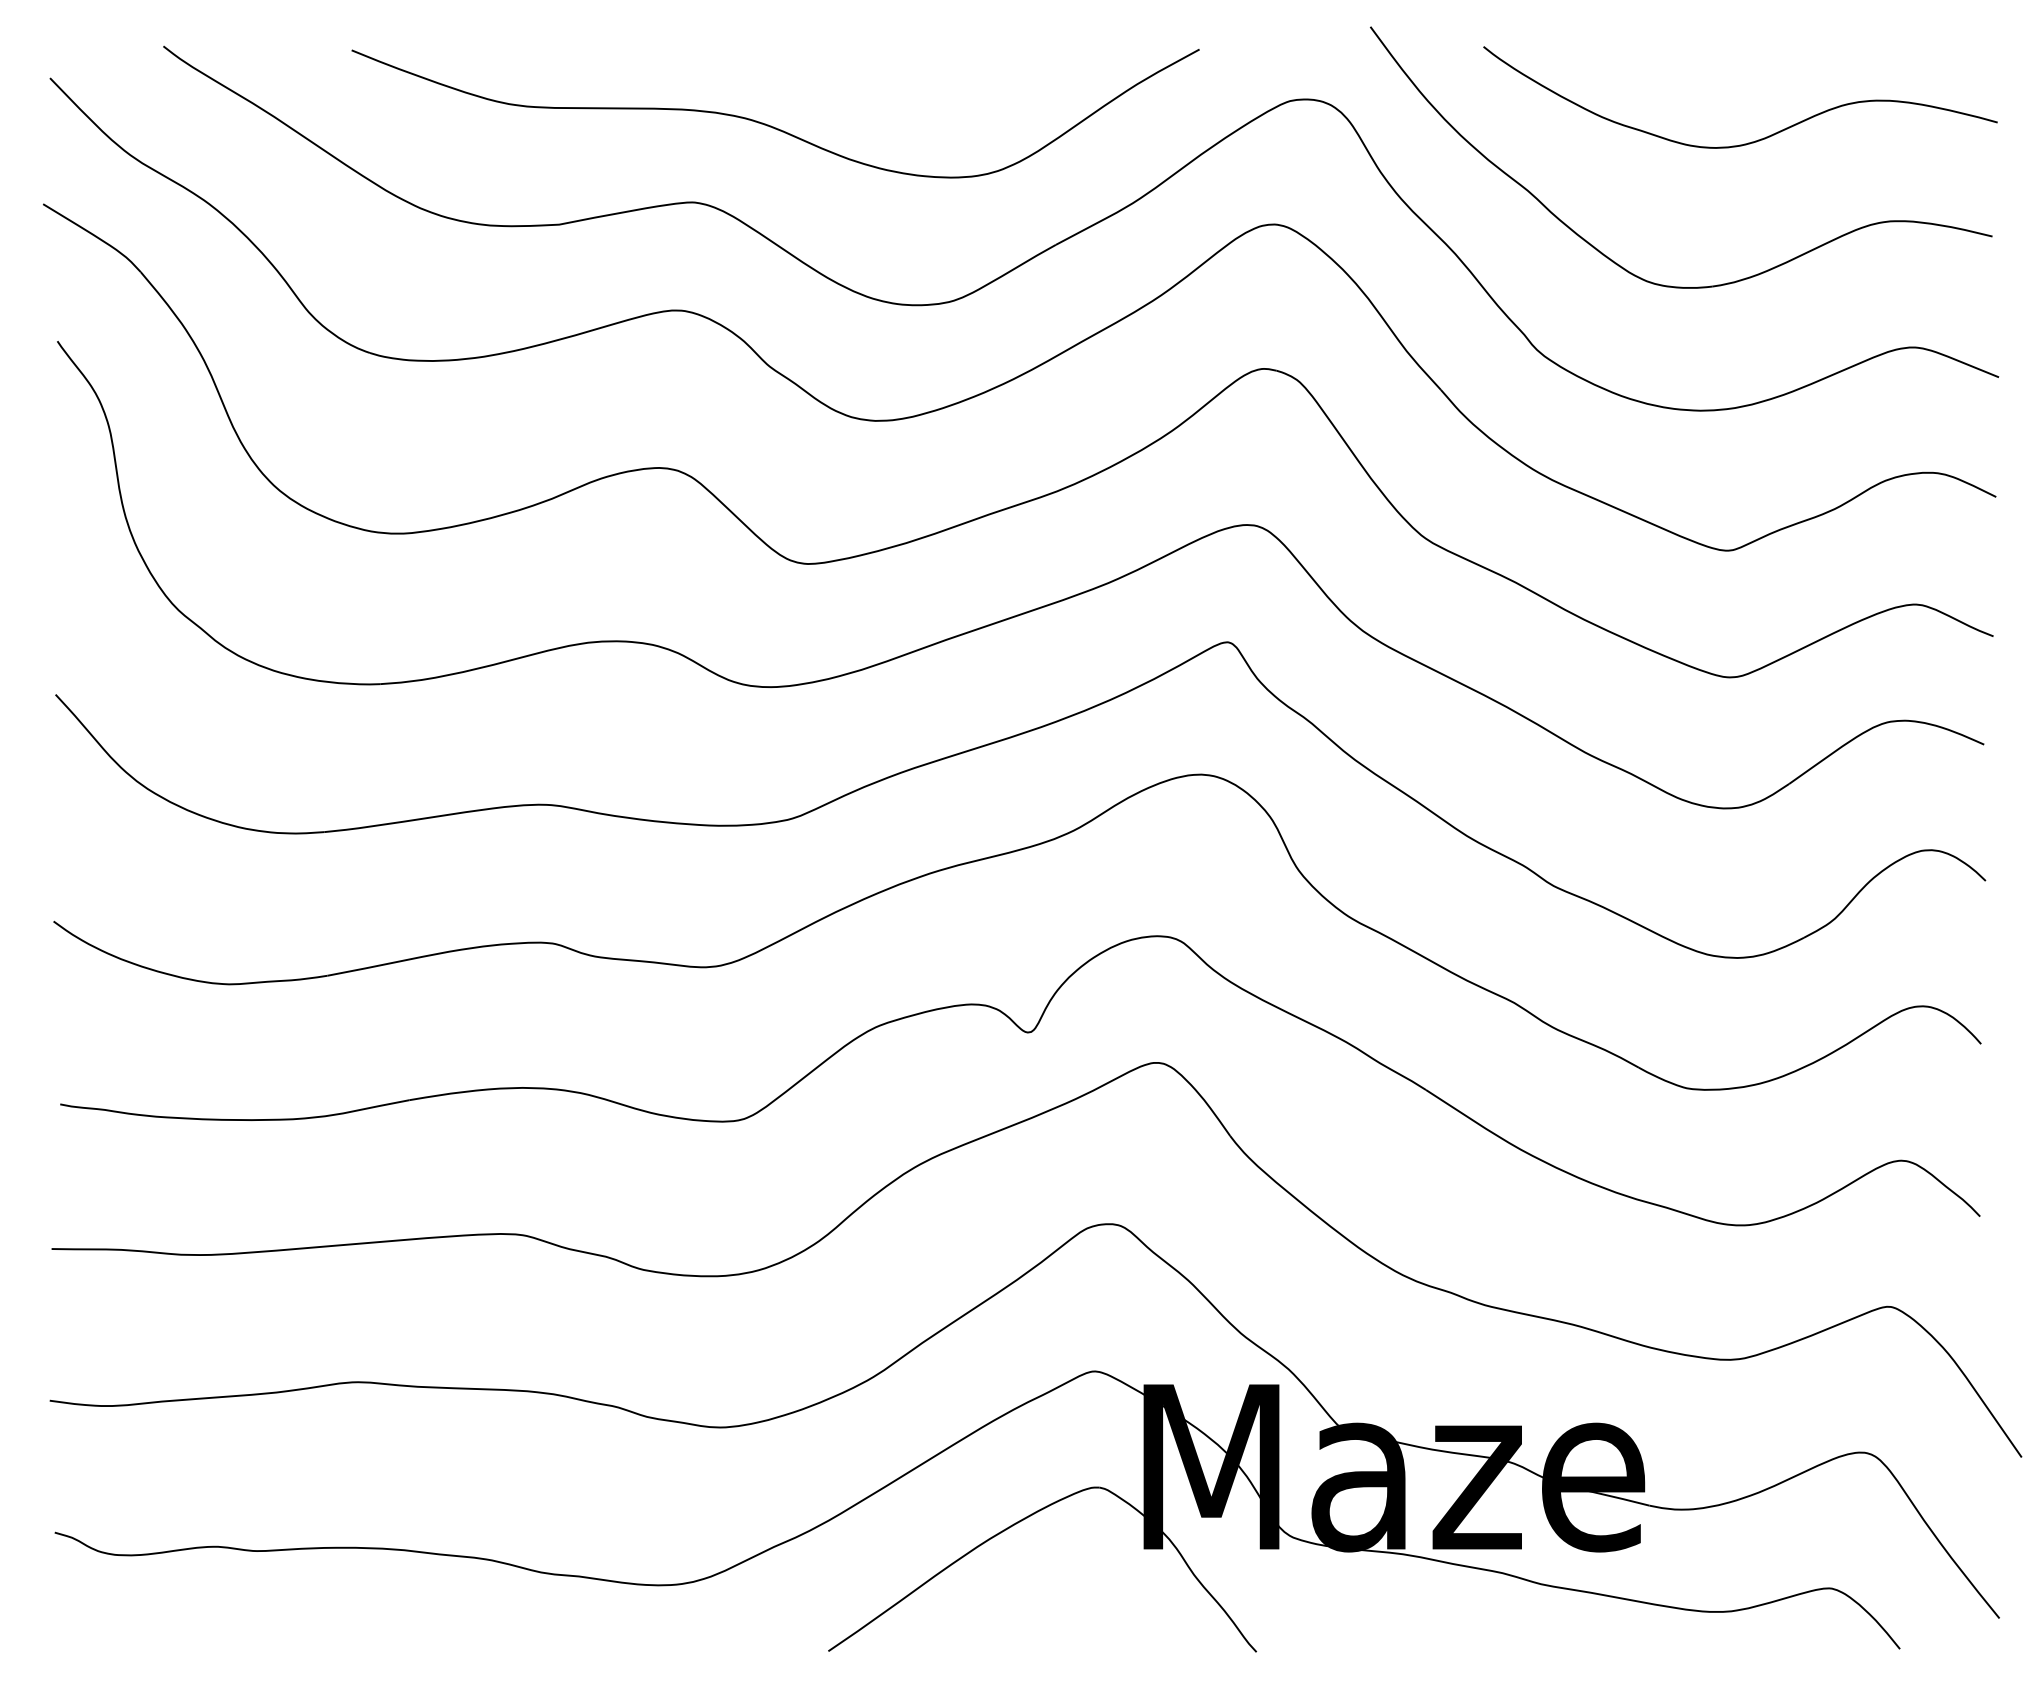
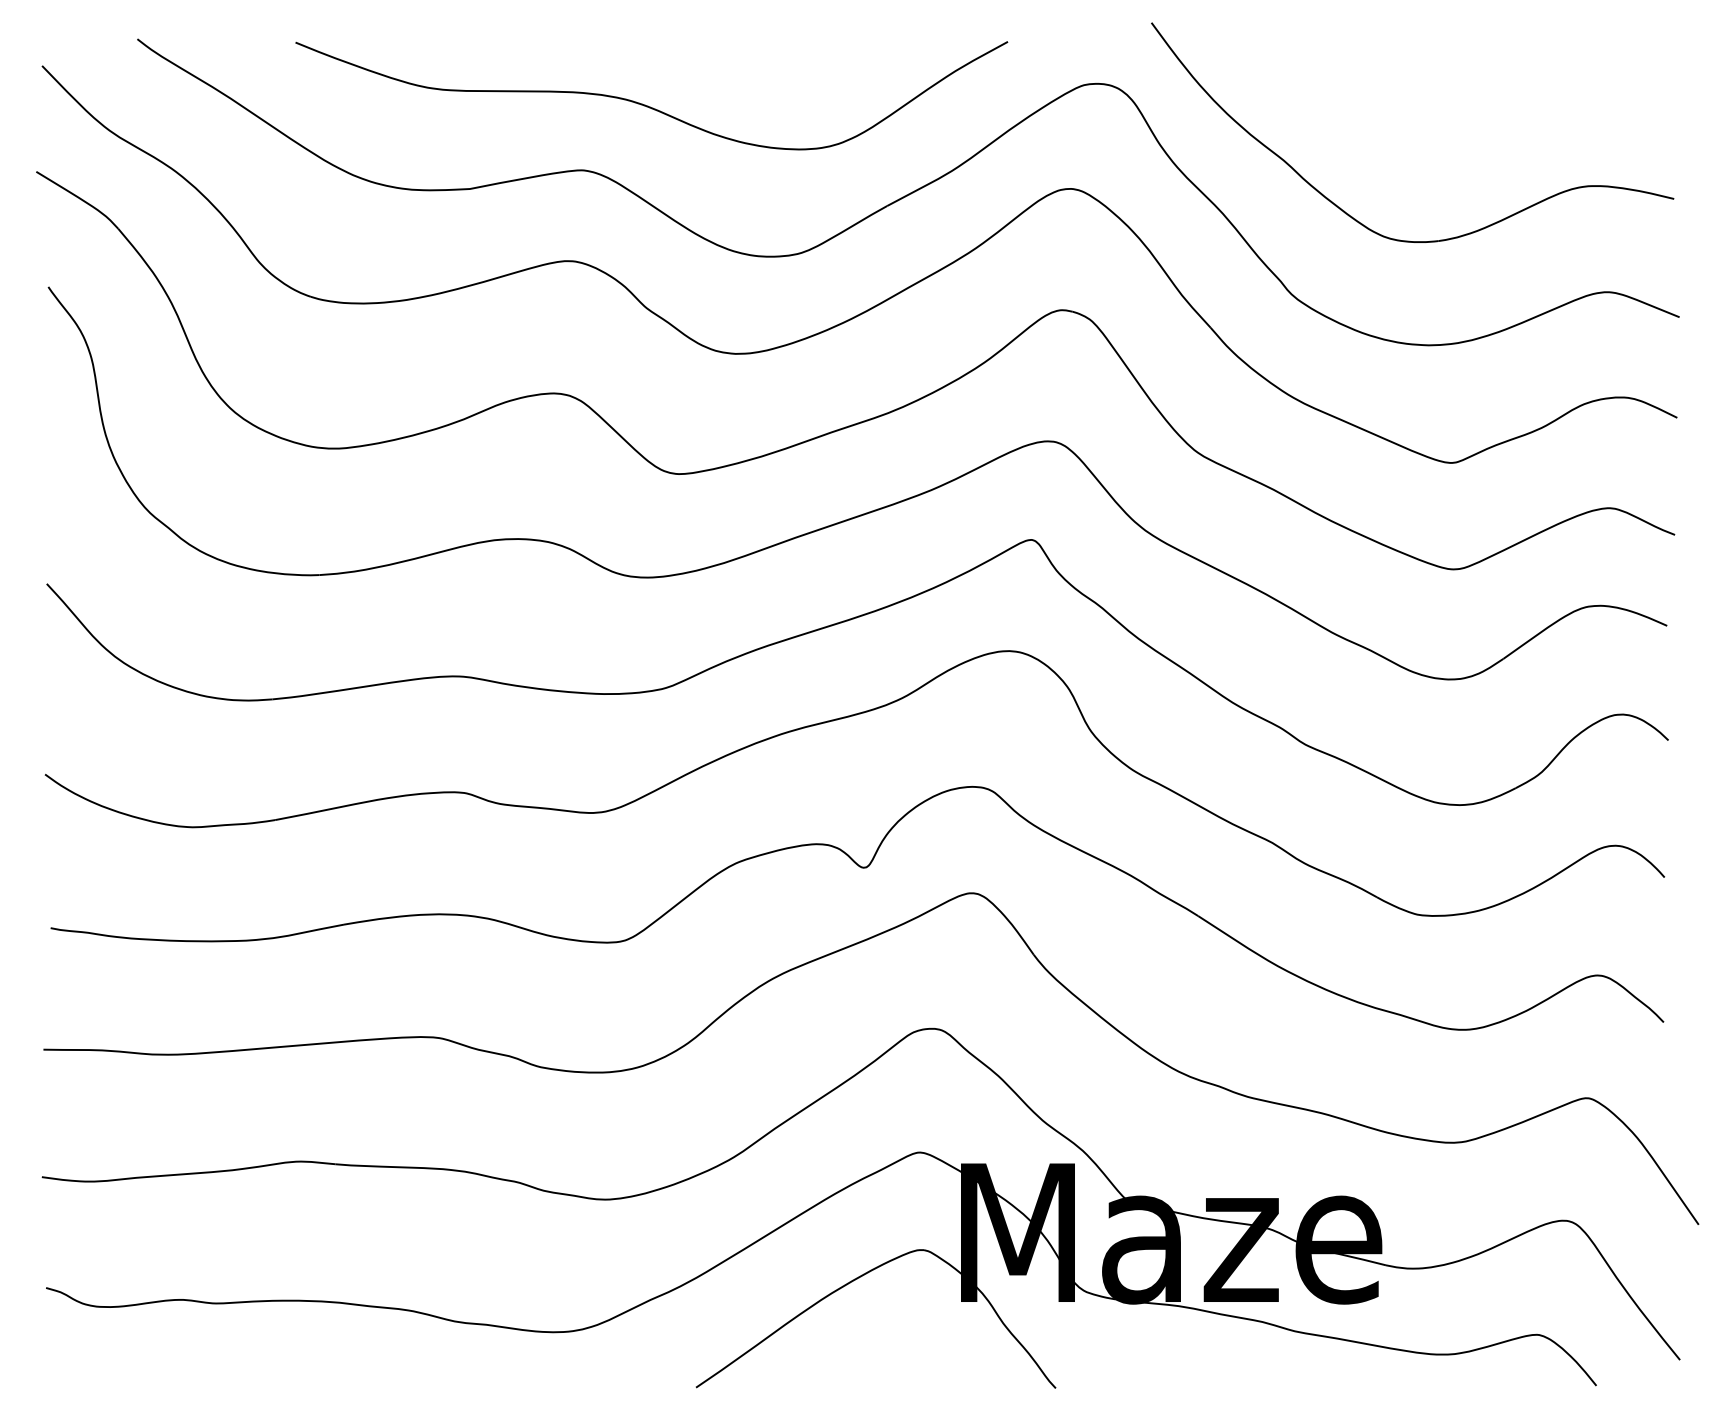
curve: (1751, 141) -> (1471, 119), removed

